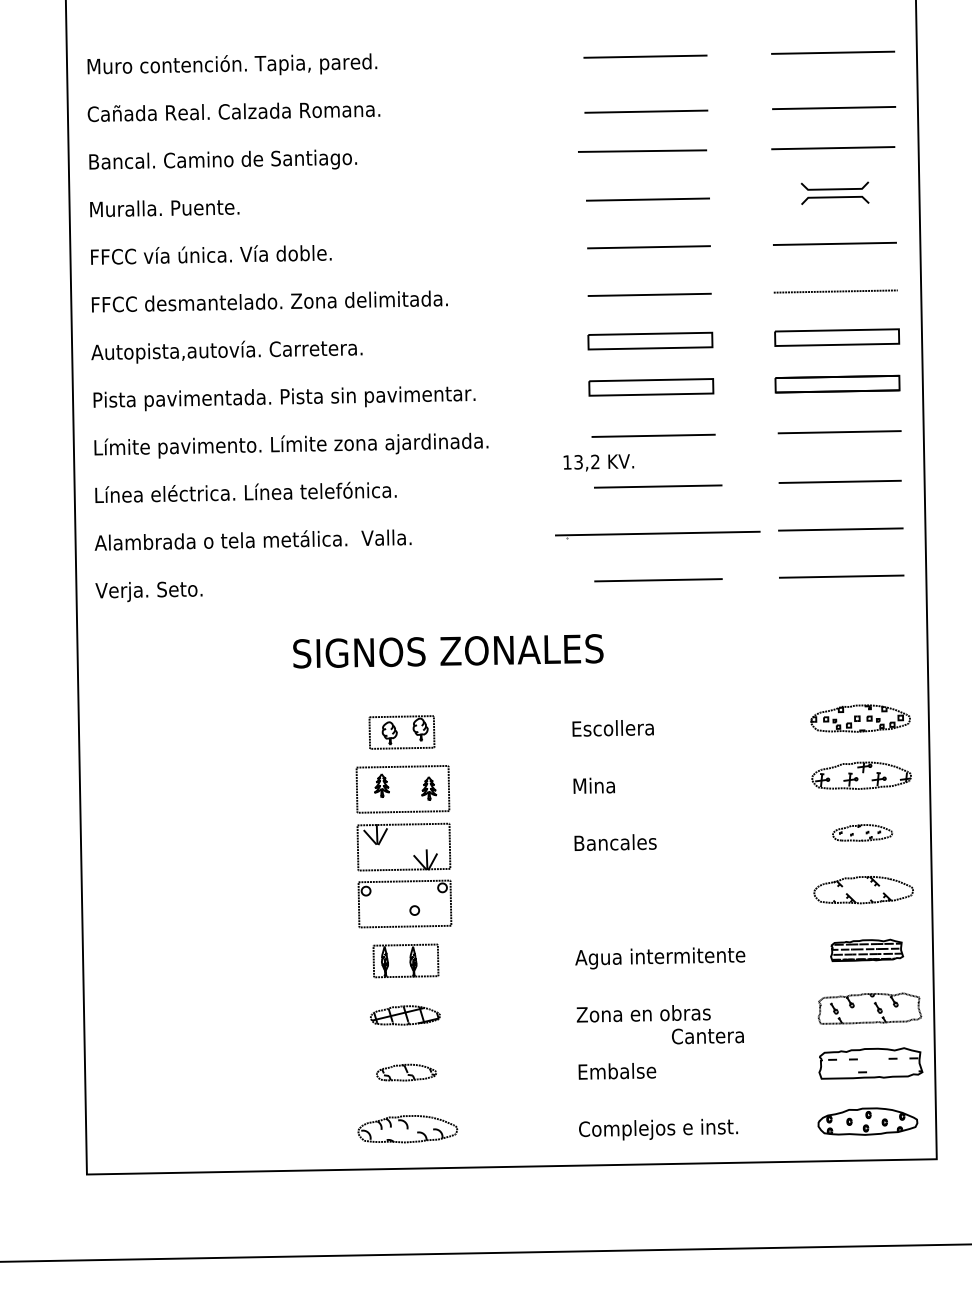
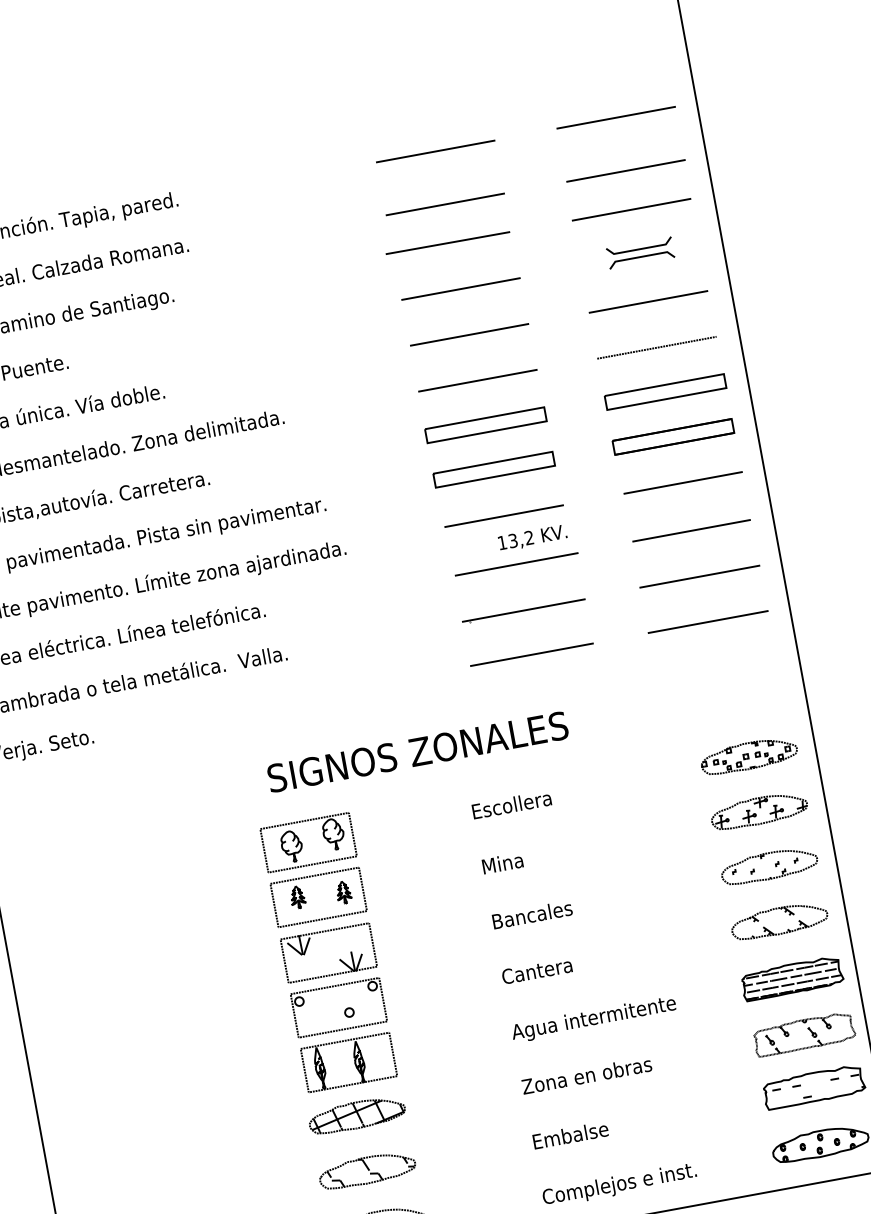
text: (598, 462) -> (532, 537), moved
part: (657, 535) -> (523, 611), size x0.62
text: (448, 651) -> (418, 752), moved
part: (401, 732) -> (308, 842), size x1.43
part: (862, 832) -> (769, 865), size x1.67
part: (866, 950) -> (791, 978), size x1.43
part: (405, 960) -> (348, 1062), size x1.43
part: (405, 1015) -> (357, 1115), size x1.43
text: (707, 1036) -> (536, 971), moved
part: (406, 1072) -> (367, 1170), size x1.67

